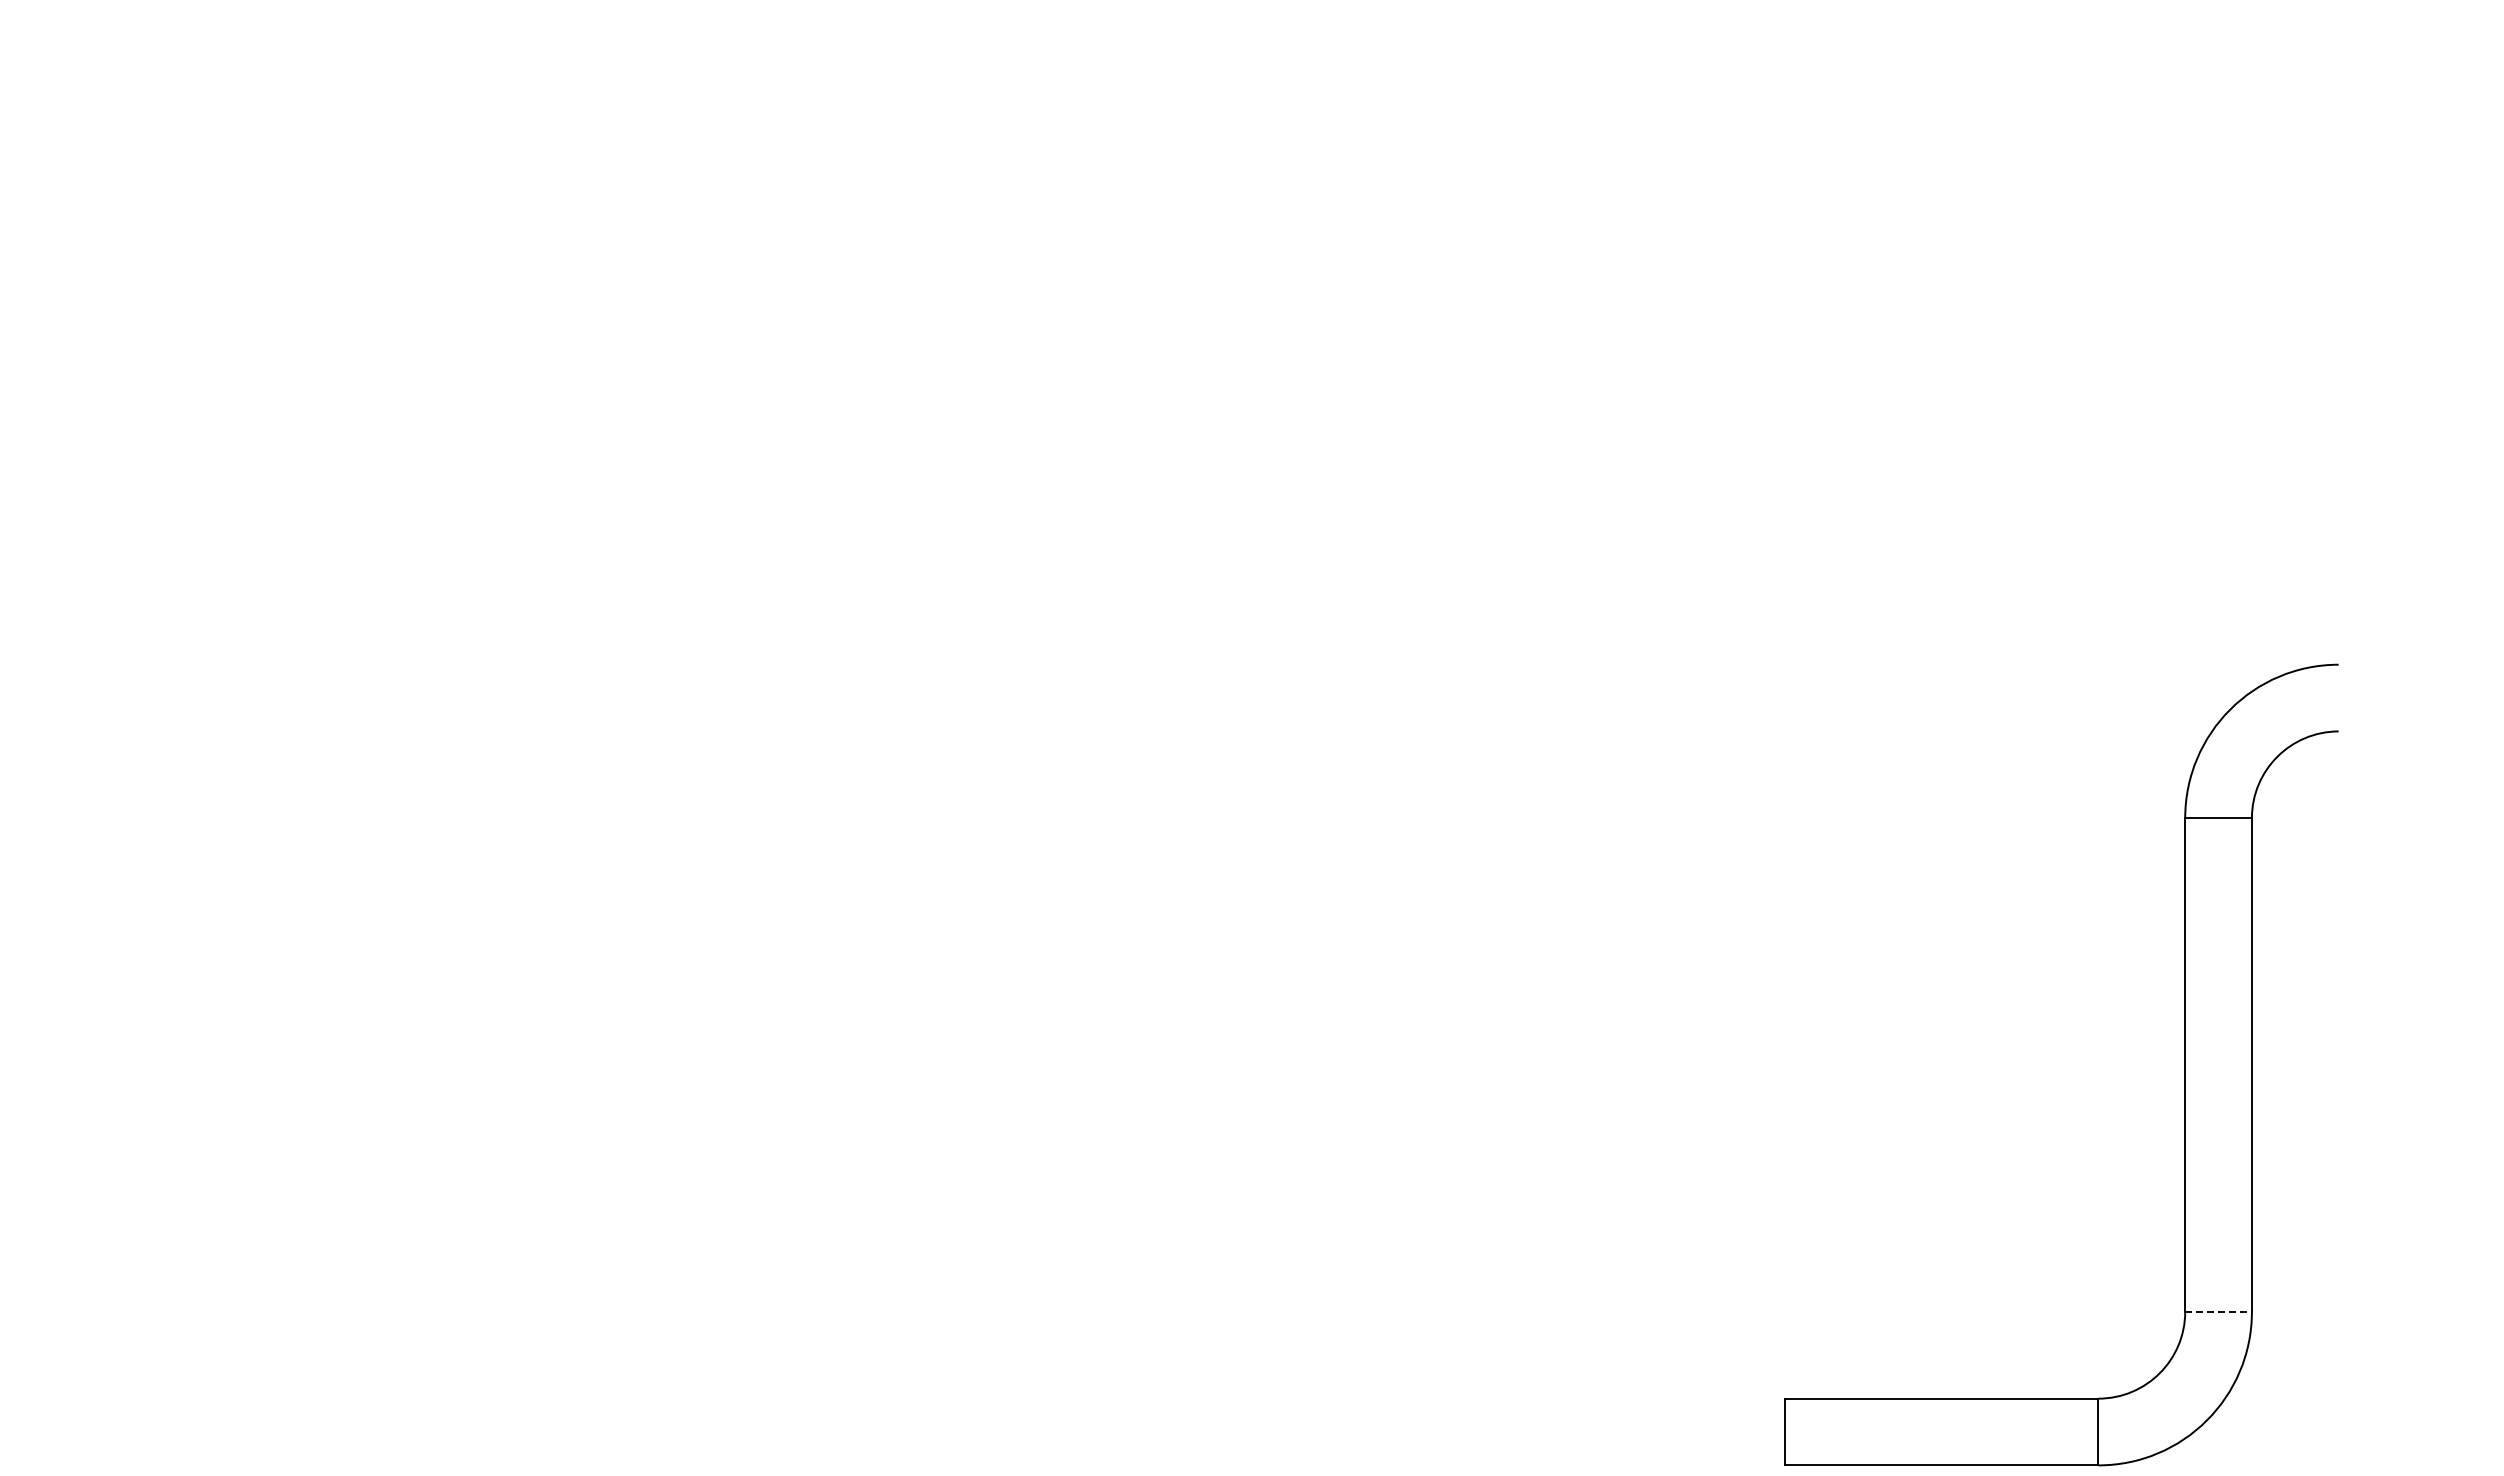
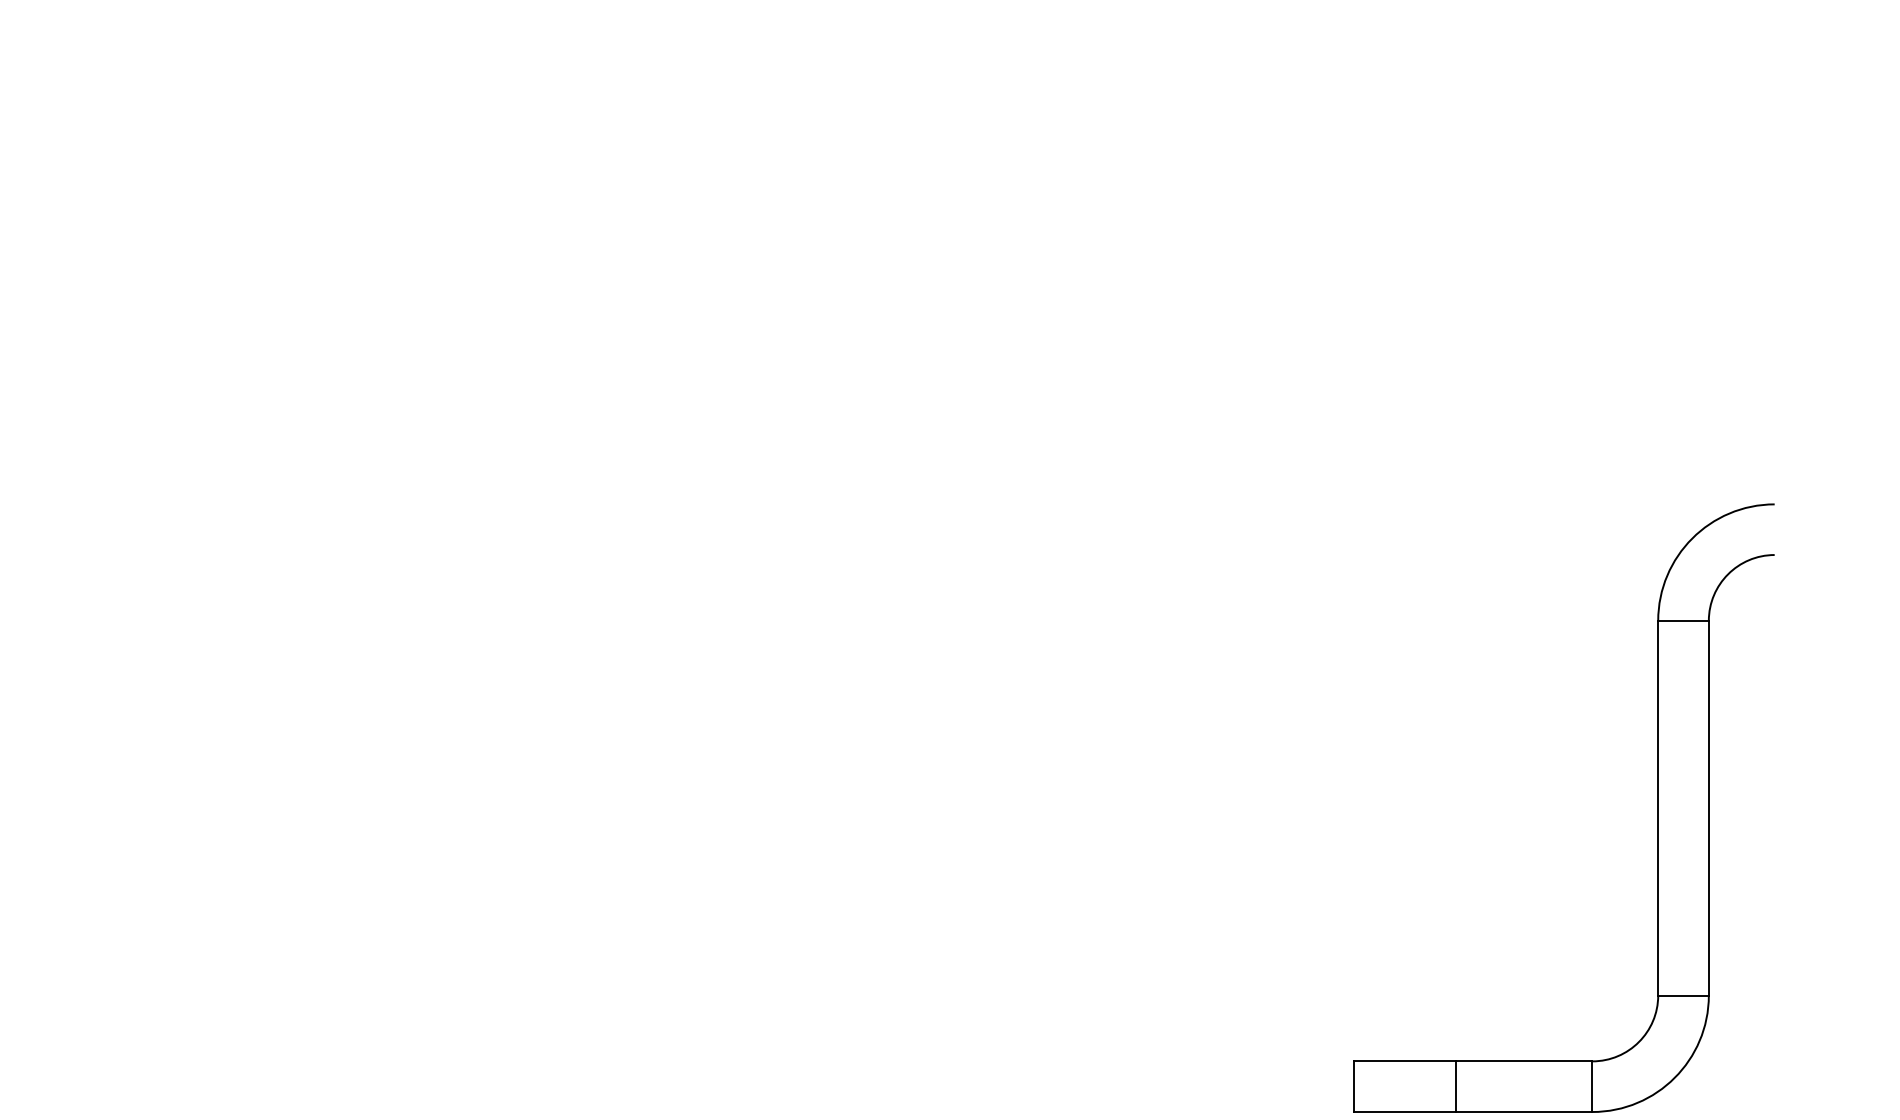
line: (2219, 1311) -> (1684, 995), dashed -> solid
line: (1918, 1431) -> (1455, 1086), added

